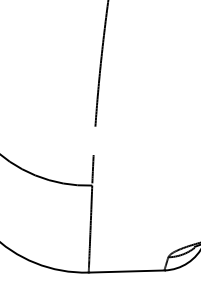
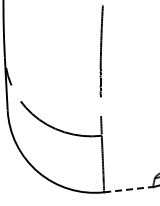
line: (126, 271) -> (128, 189), solid -> dashed

